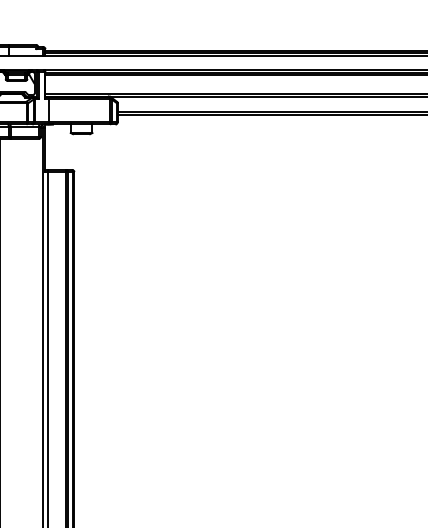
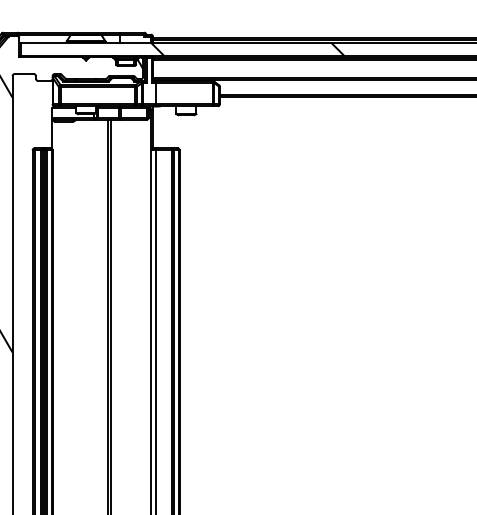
hatch: (147, 63) -> (247, 49), added

